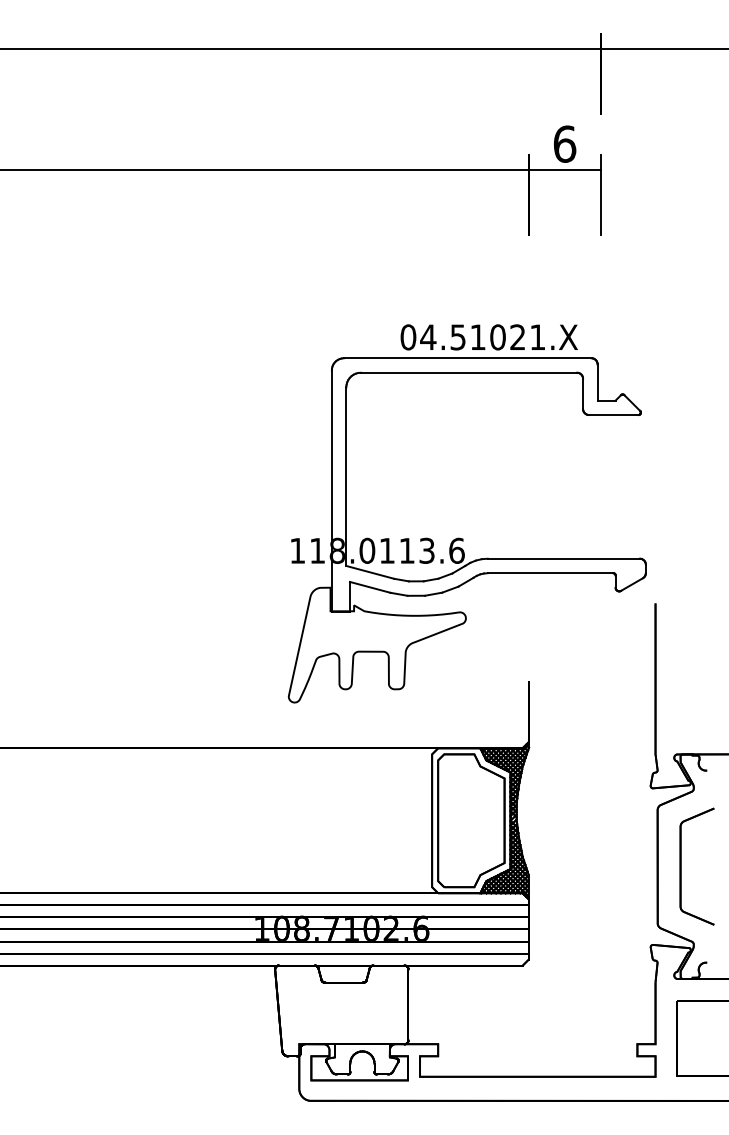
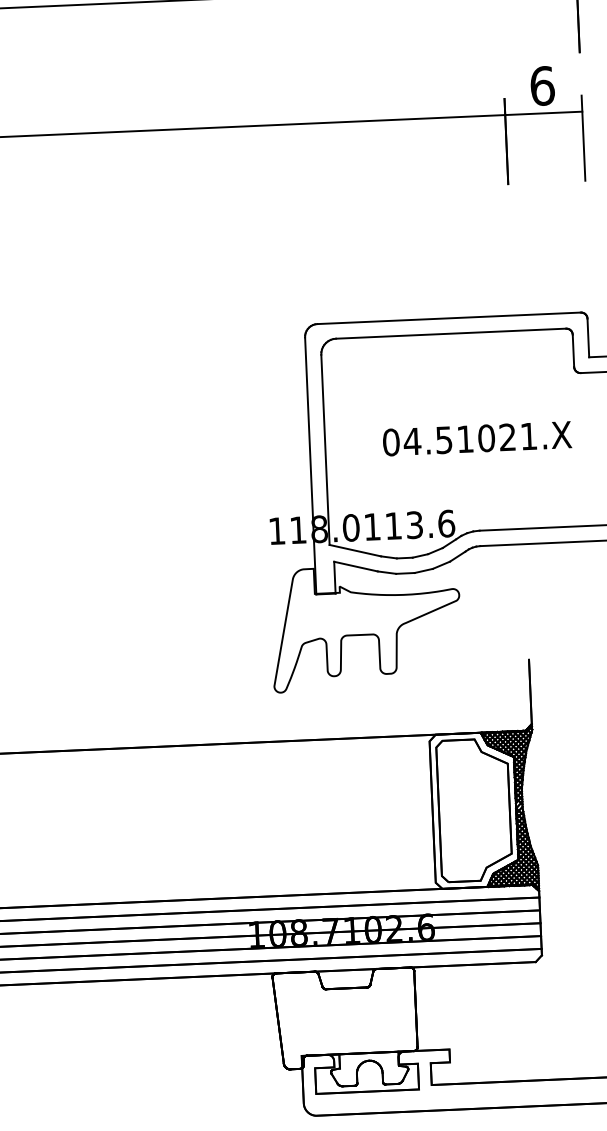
text: (488, 337) -> (476, 438), moved

